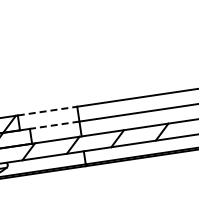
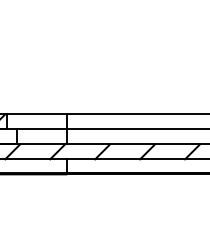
line: (47, 111) -> (37, 114), dashed -> solid
line: (53, 125) -> (41, 129), dashed -> solid

